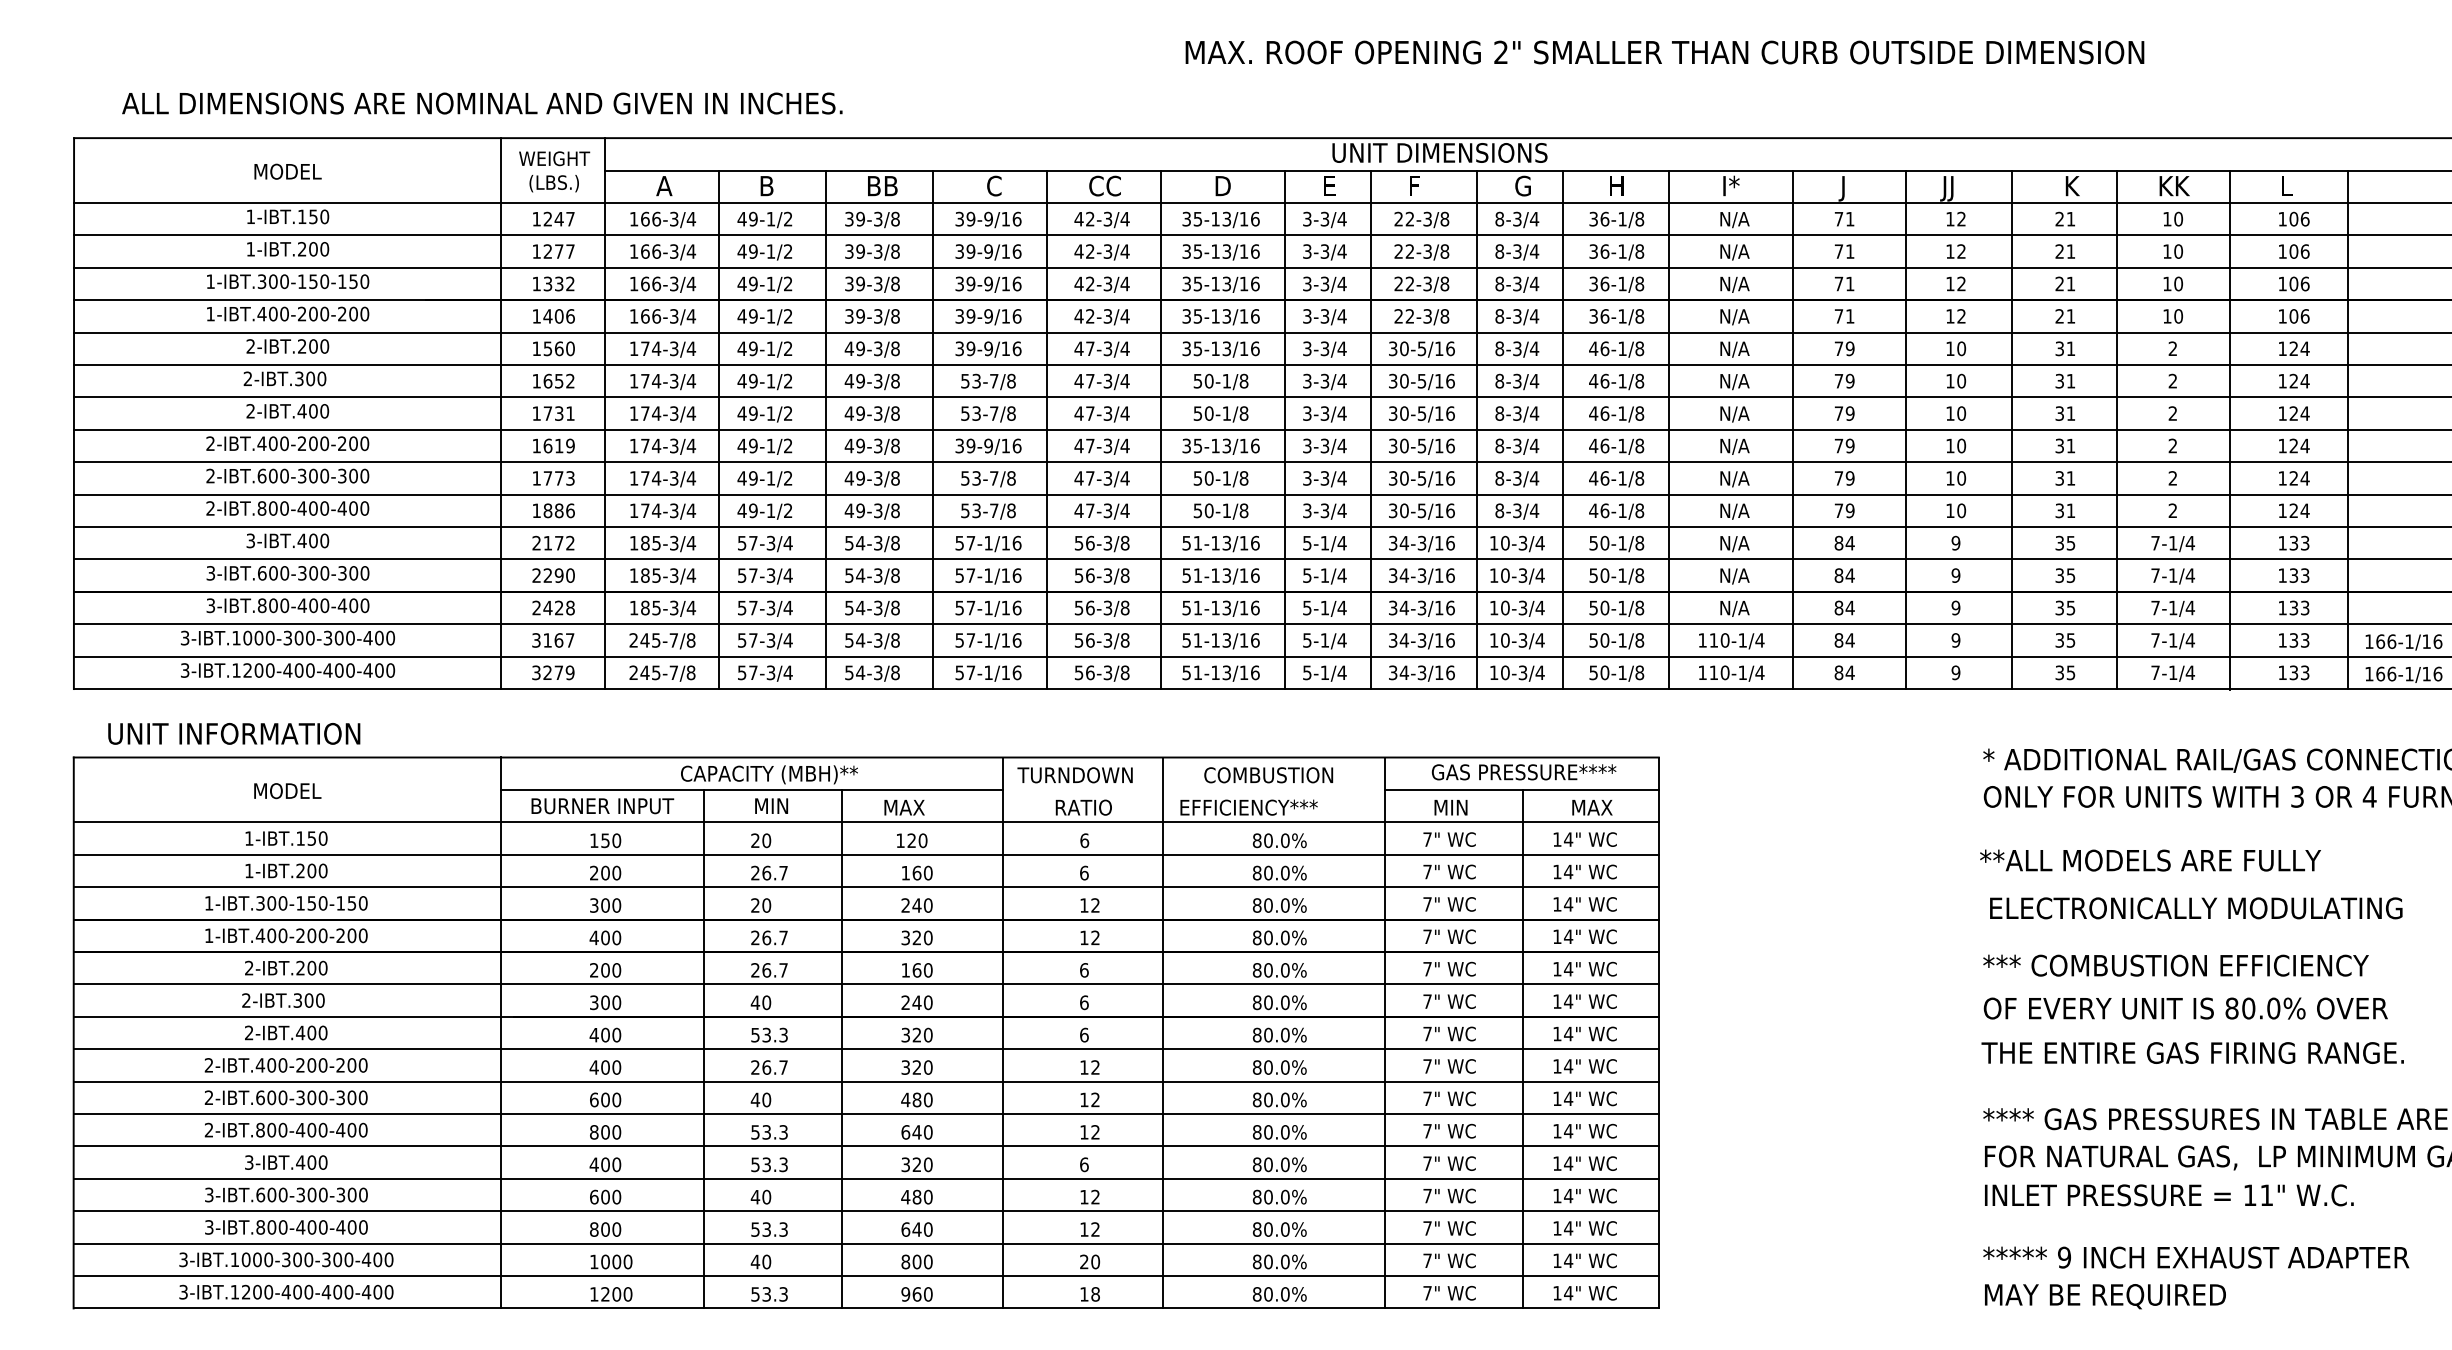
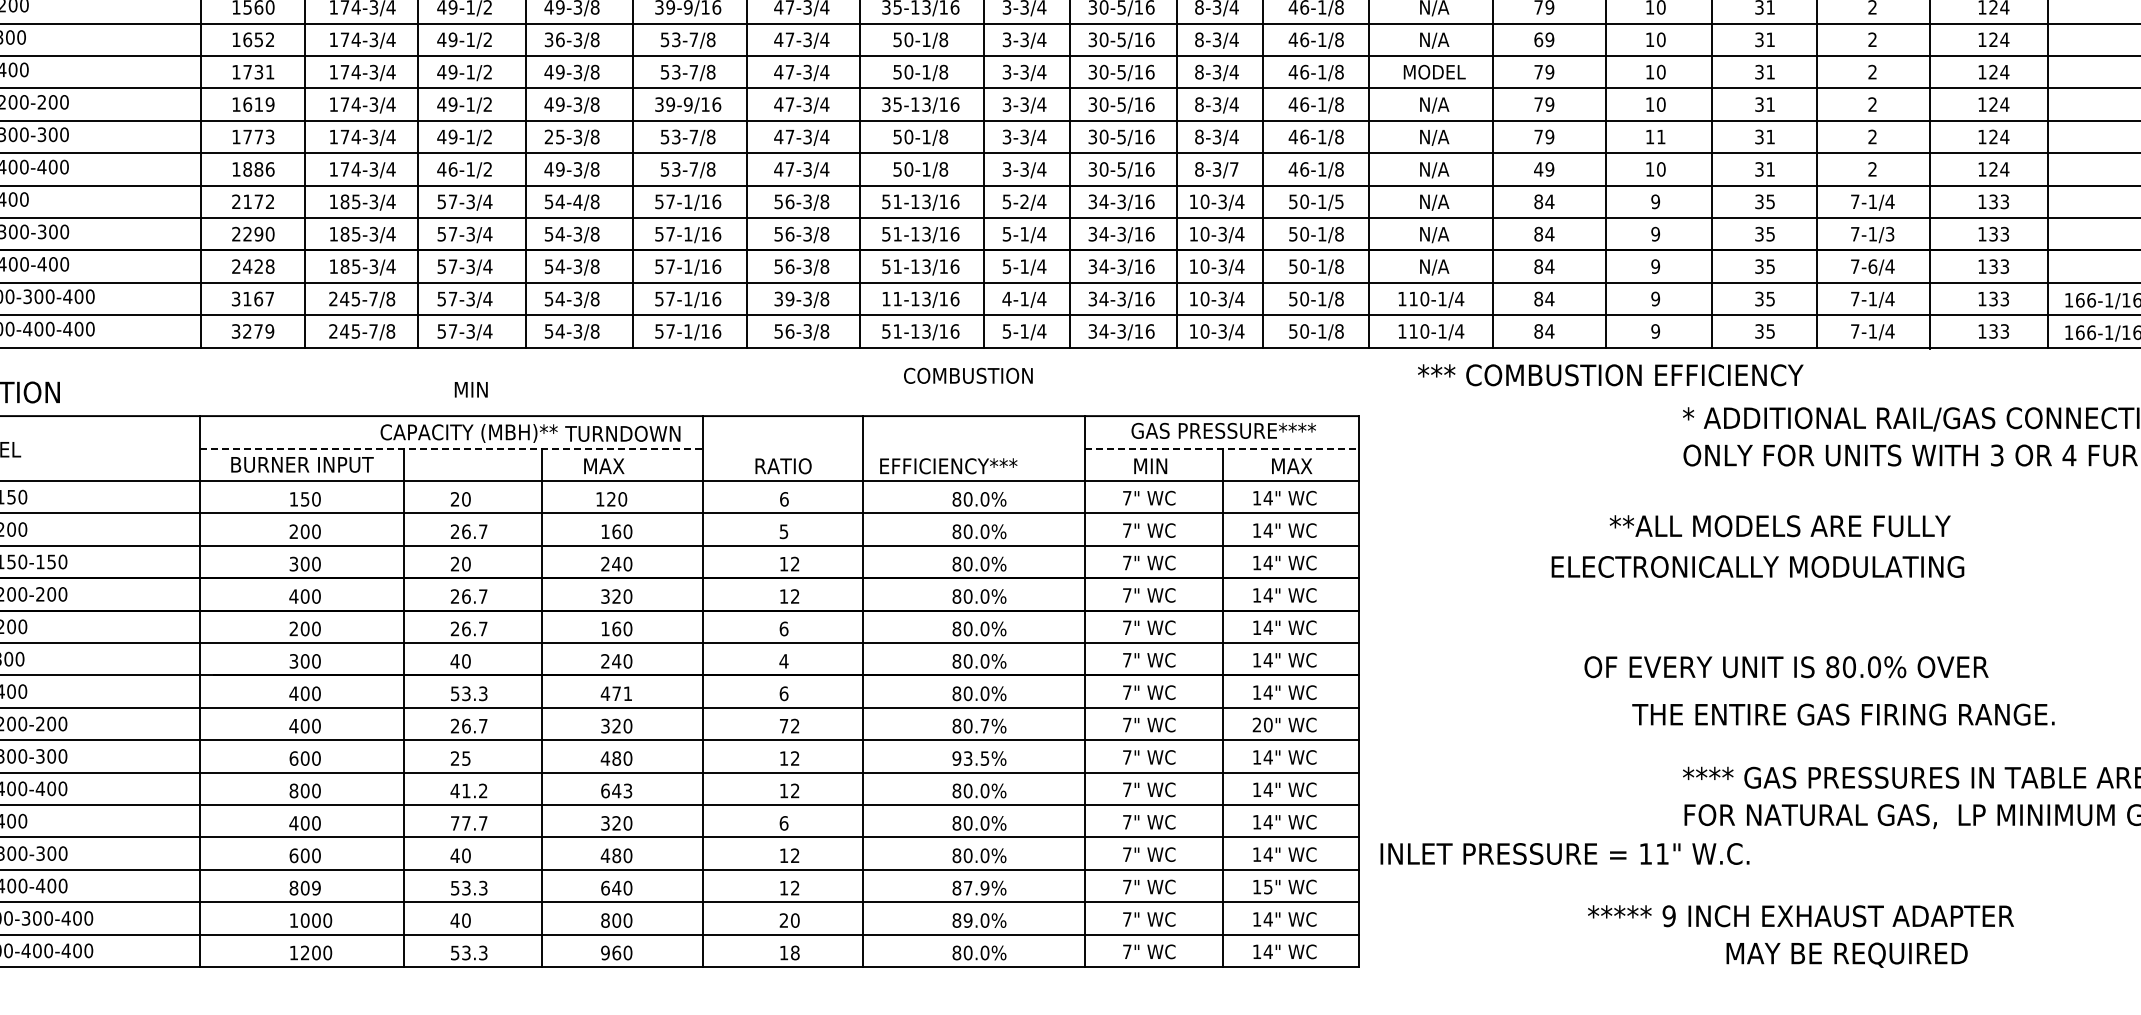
text: (854, 380) -> (554, 39), 49-3/8 -> 36-3/8
text: (1838, 380) -> (1538, 39), 79 -> 69
text: (1735, 414) -> (1435, 73), N/A -> MODEL
text: (854, 478) -> (554, 137), 49-3/8 -> 25-3/8
text: (1961, 478) -> (1661, 137), 10 -> 11
text: (753, 510) -> (453, 169), 49-1/2 -> 46-1/2
text: (1534, 510) -> (1234, 169), 8-3/4 -> 8-3/7
text: (1838, 510) -> (1538, 169), 79 -> 49
text: (877, 542) -> (577, 201), 54-3/8 -> 54-4/8
text: (1324, 542) -> (1024, 201), 5-1/4 -> 5-2/4
text: (1639, 542) -> (1339, 201), 50-1/8 -> 50-1/5
text: (2189, 575) -> (1889, 234), 7-1/4 -> 7-1/3
text: (2172, 607) -> (1872, 266), 7-1/4 -> 7-6/4
text: (1084, 640) -> (784, 299), 56-3/8 -> 39-3/8
text: (1186, 640) -> (886, 299), 51-13/16 -> 11-13/16
text: (1306, 640) -> (1006, 299), 5-1/4 -> 4-1/4
text: (1074, 775) -> (622, 434), moved
text: (1268, 775) -> (968, 376), moved
line: (752, 789) -> (452, 448), solid -> dashed
line: (1521, 789) -> (1221, 448), solid -> dashed
text: (771, 805) -> (471, 389), moved
text: (2150, 860) -> (1780, 526), moved
text: (1084, 872) -> (784, 531), 6 -> 5
text: (2196, 908) -> (1758, 567), moved
text: (2175, 965) -> (1610, 375), moved
text: (1083, 1002) -> (783, 661), 6 -> 4
text: (2185, 1008) -> (1786, 667), moved
text: (916, 1034) -> (616, 693), 320 -> 471
text: (2192, 1052) -> (1843, 714), moved
text: (1563, 1066) -> (1263, 725), 14" -> 20"
text: (1084, 1067) -> (784, 726), 12 -> 72
text: (1285, 1067) -> (985, 726), 80.0% -> 80.7%
text: (760, 1099) -> (460, 758), 40 -> 25
text: (1270, 1099) -> (970, 758), 80.0% -> 93.5%
text: (768, 1132) -> (468, 791), 53.3 -> 41.2
text: (928, 1132) -> (628, 791), 640 -> 643
text: (769, 1164) -> (469, 823), 53.3 -> 77.7
text: (2169, 1195) -> (1565, 854), moved
text: (1568, 1228) -> (1268, 887), 14" -> 15"
text: (616, 1229) -> (316, 888), 800 -> 809
text: (1276, 1229) -> (976, 888), 80.0% -> 87.9%
text: (2196, 1257) -> (1801, 916), moved
text: (1268, 1262) -> (968, 921), 80.0% -> 89.0%
text: (2105, 1296) -> (1847, 955), moved

